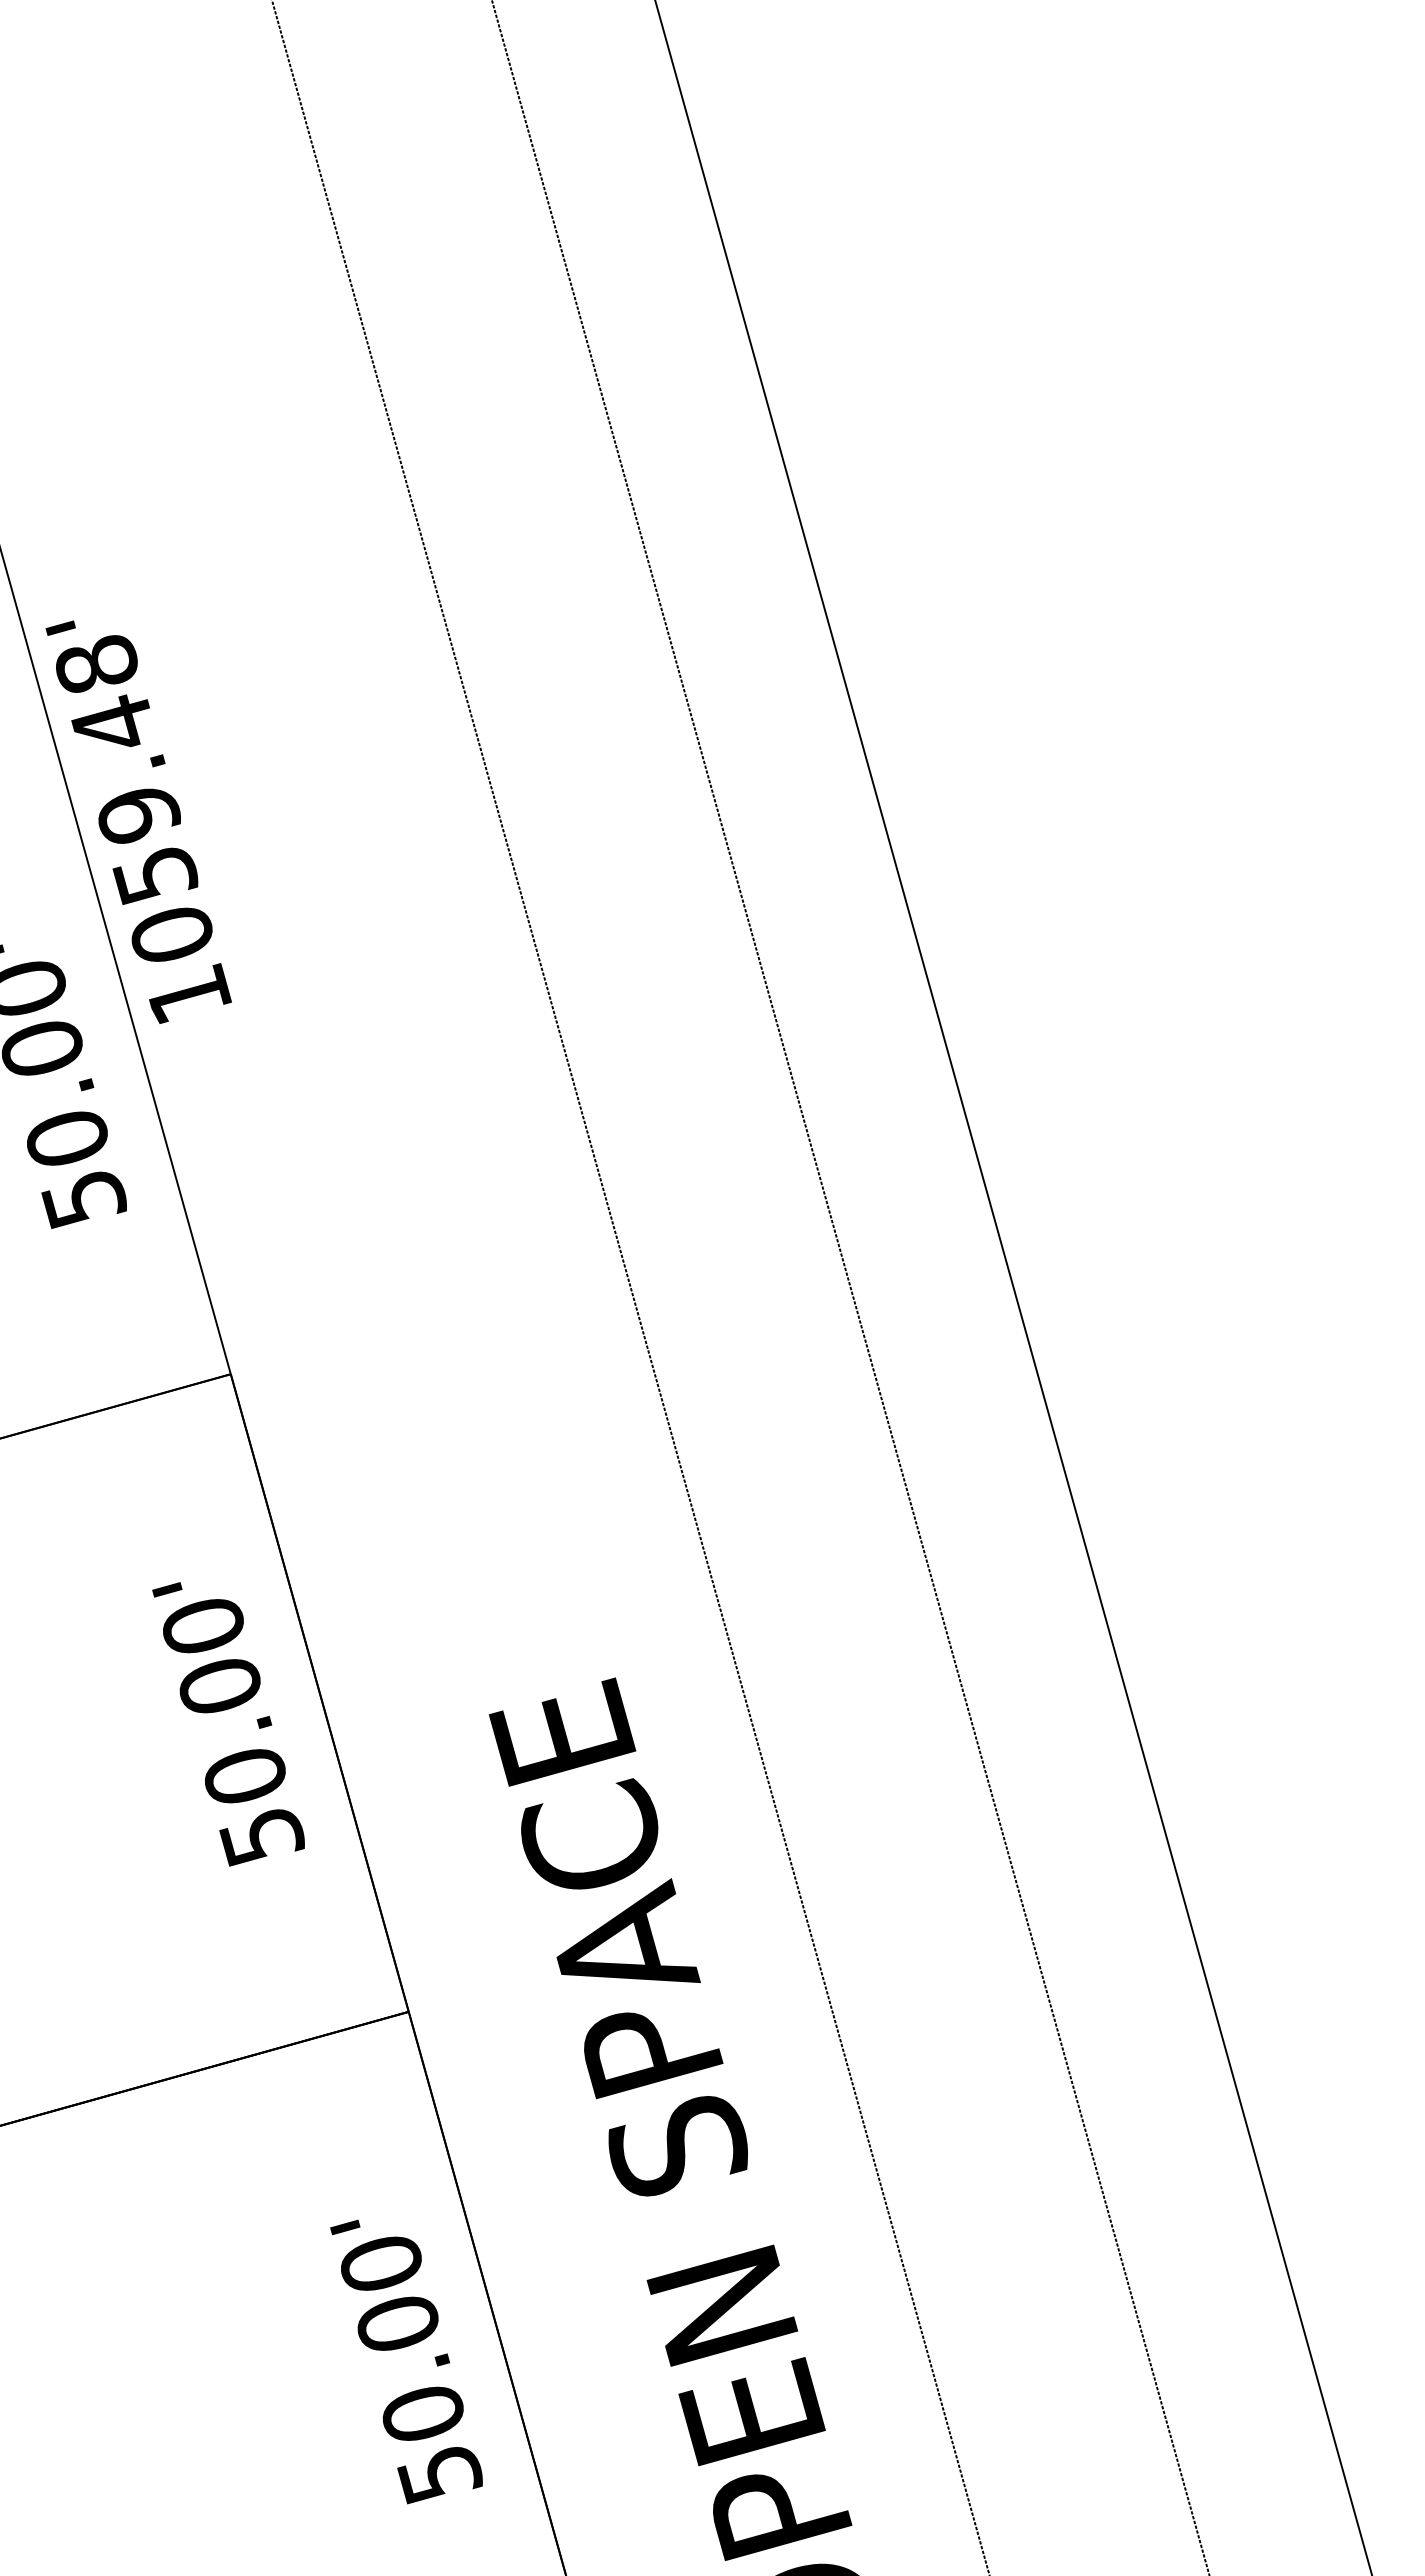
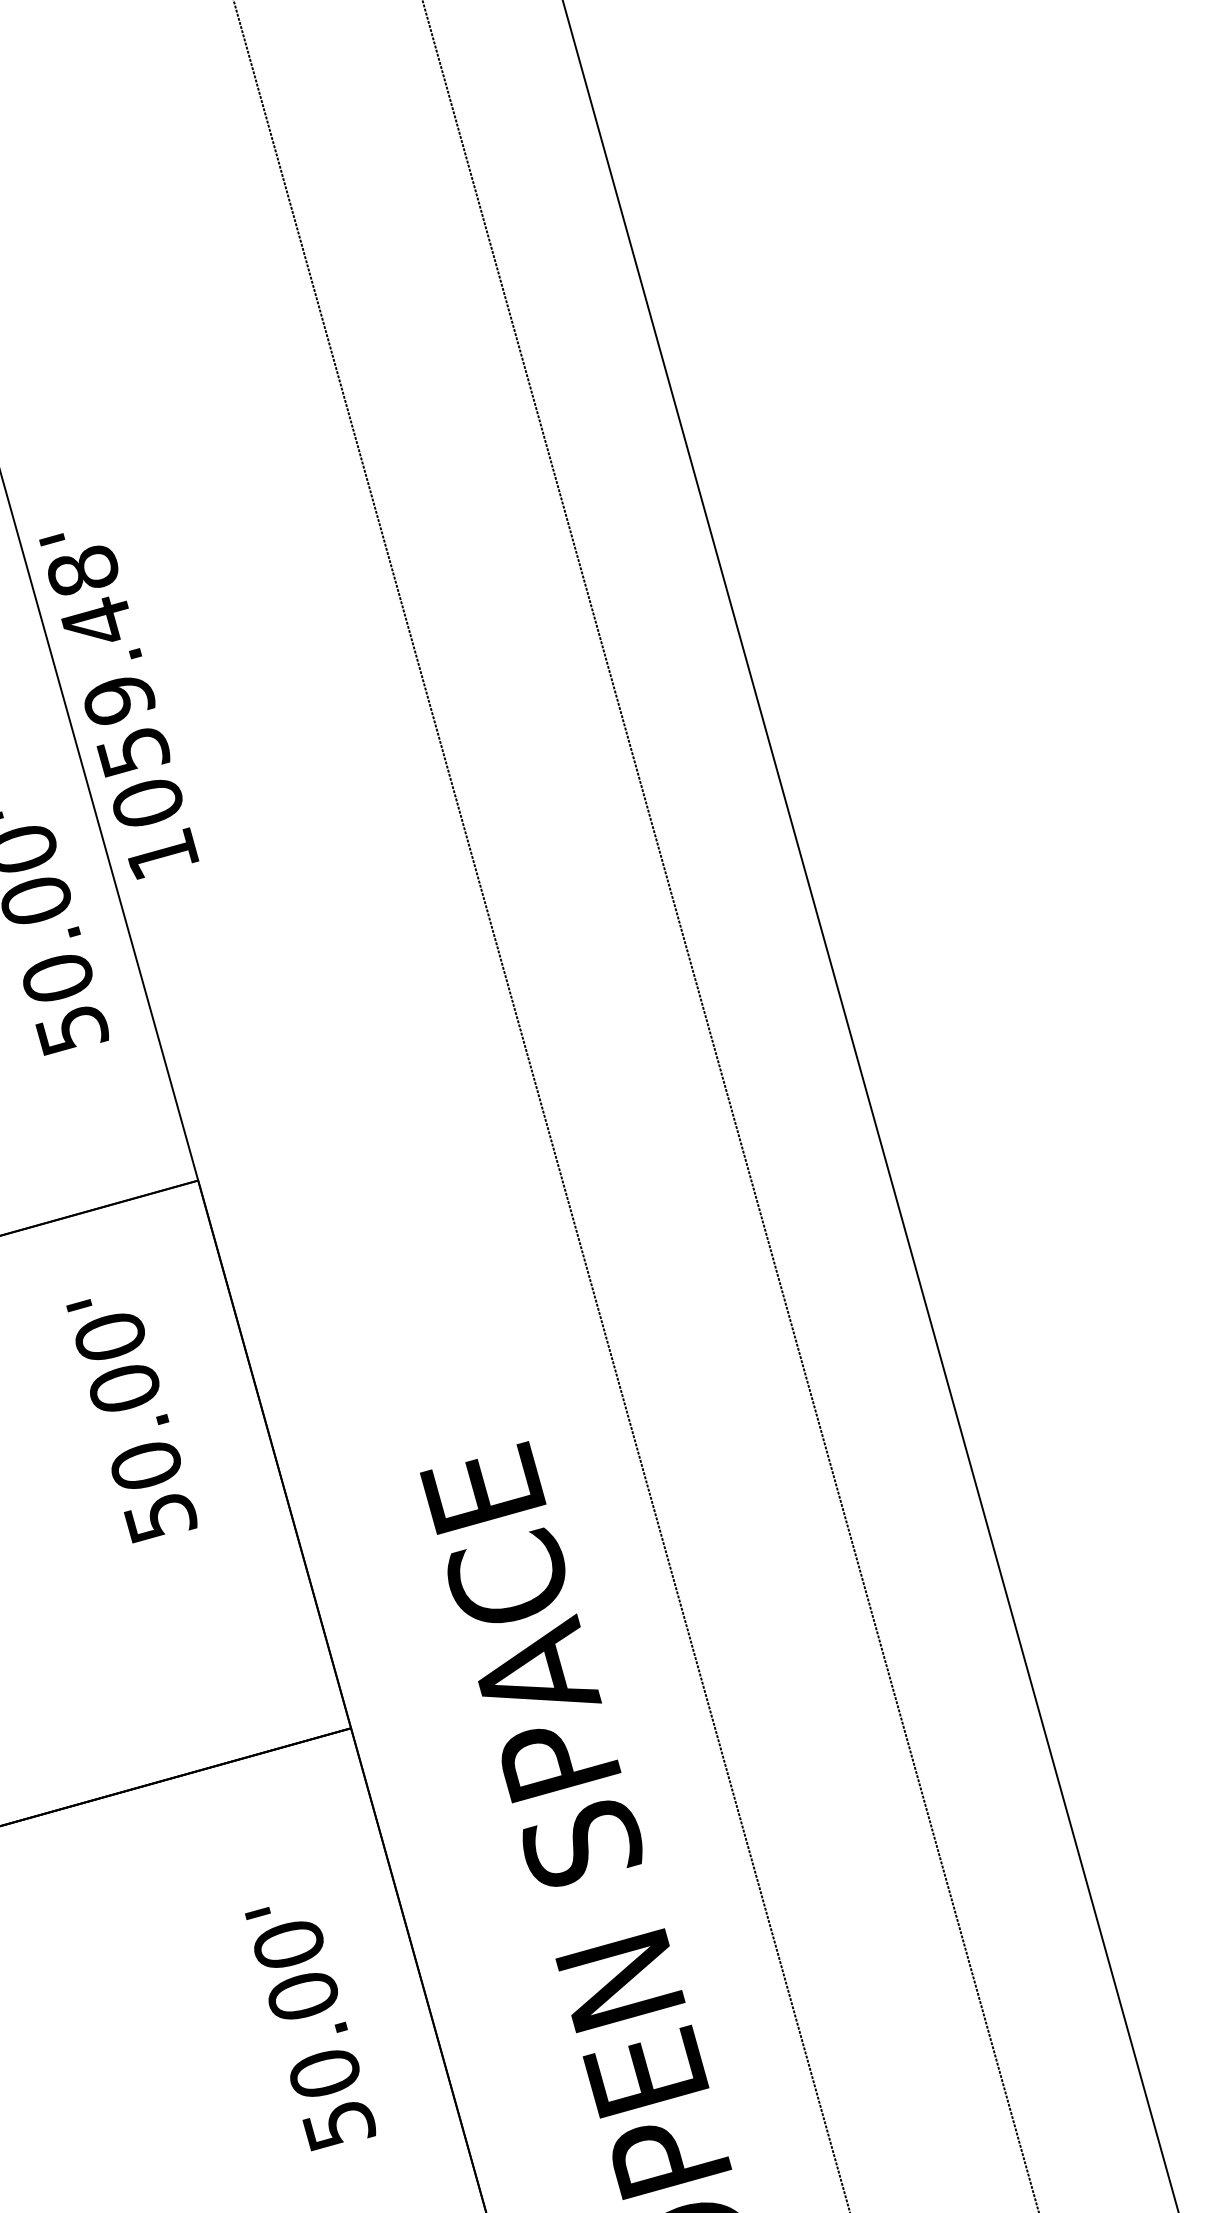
text: (228, 1724) -> (131, 1421), moved
text: (406, 2361) -> (310, 2028), moved

